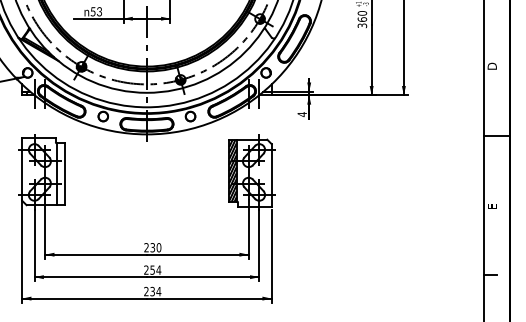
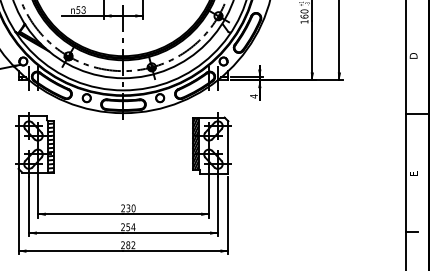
text: (362, 25) -> (304, 21), 360 -> 160
hatch: (60, 175) -> (50, 147), added
text: (155, 291) -> (130, 245), 234 -> 282

